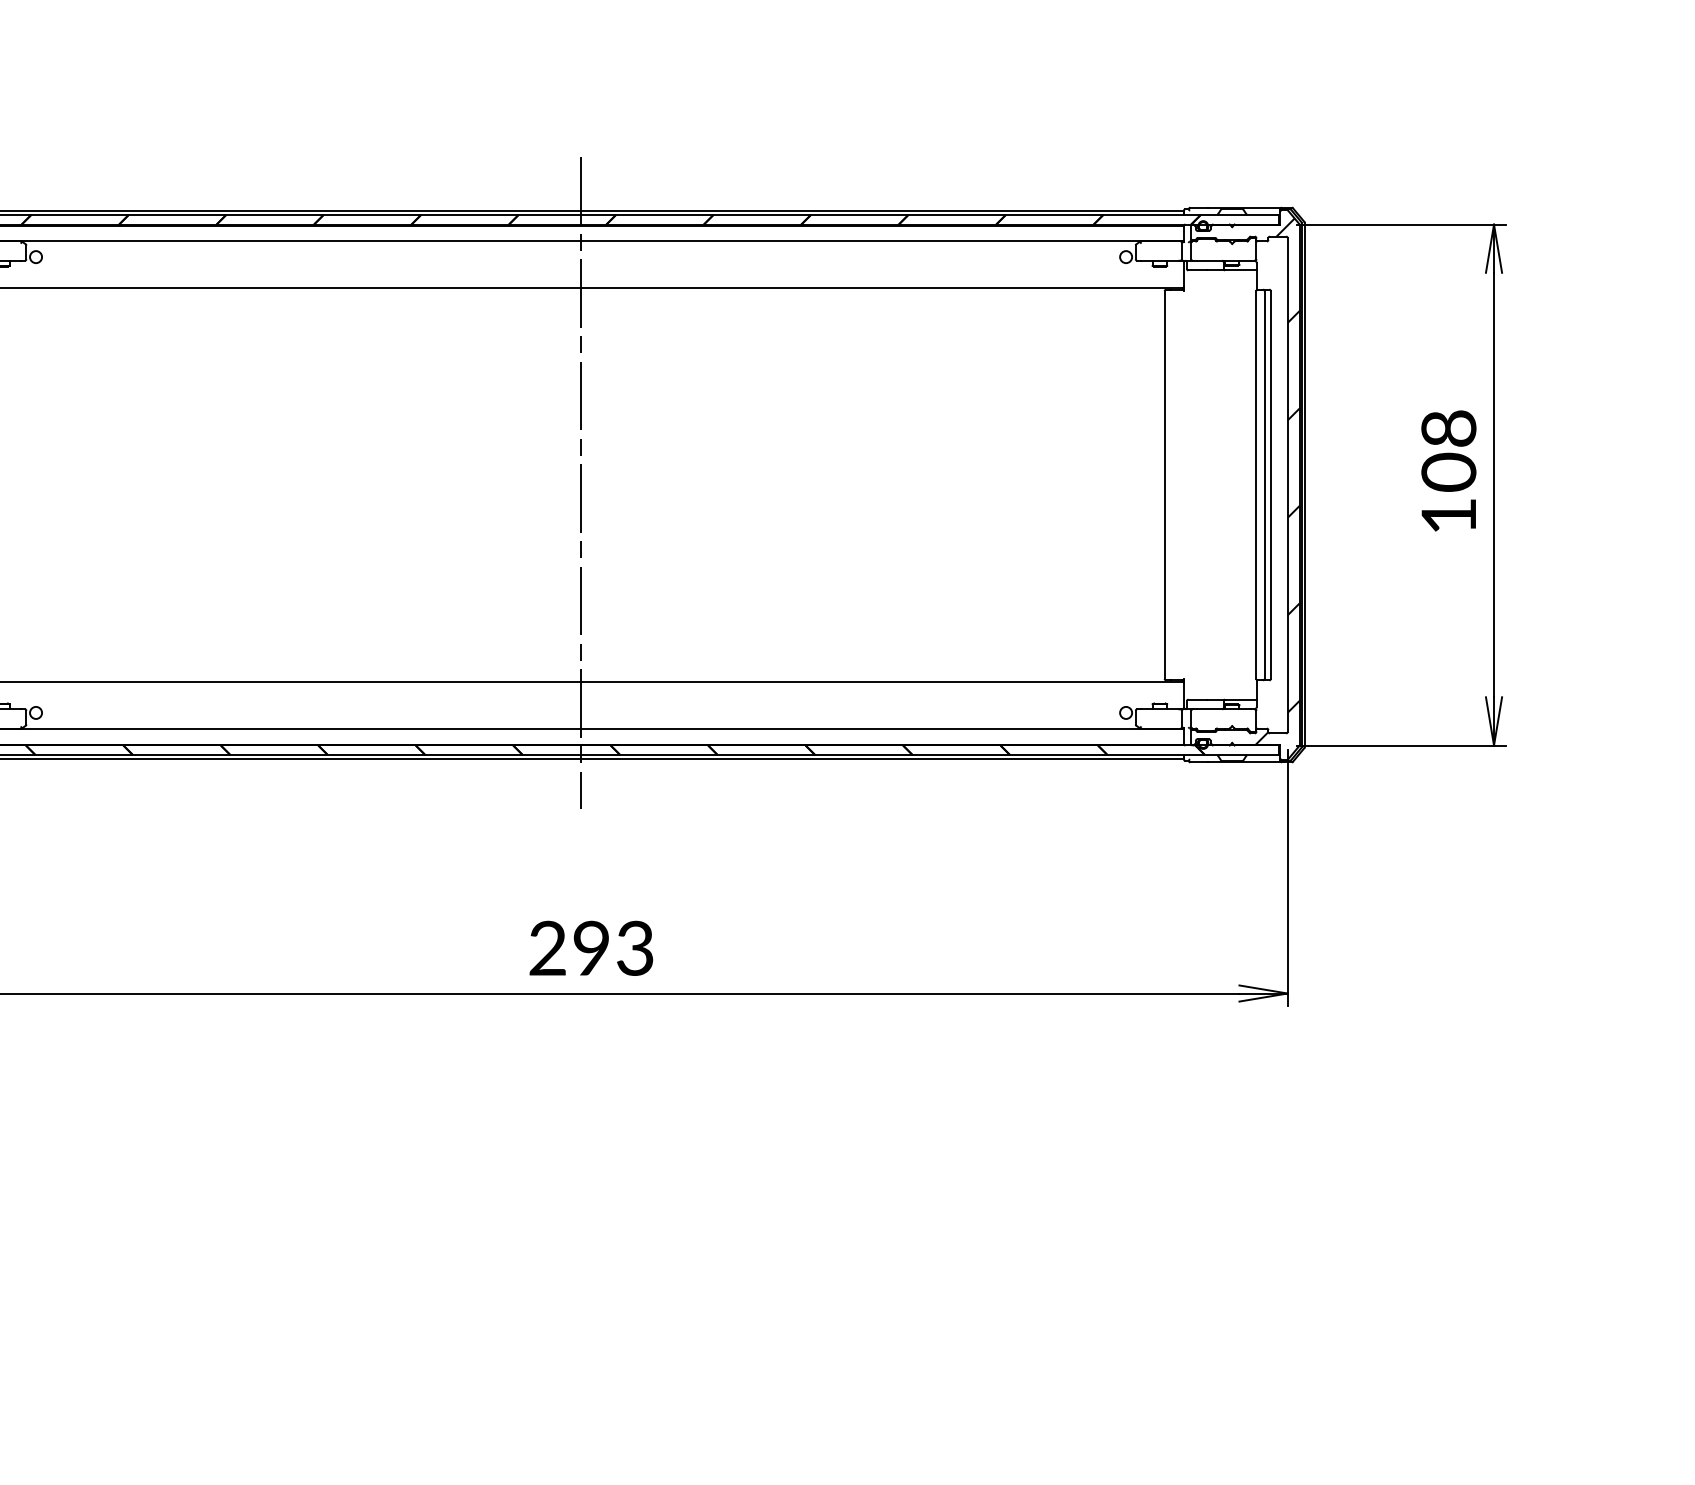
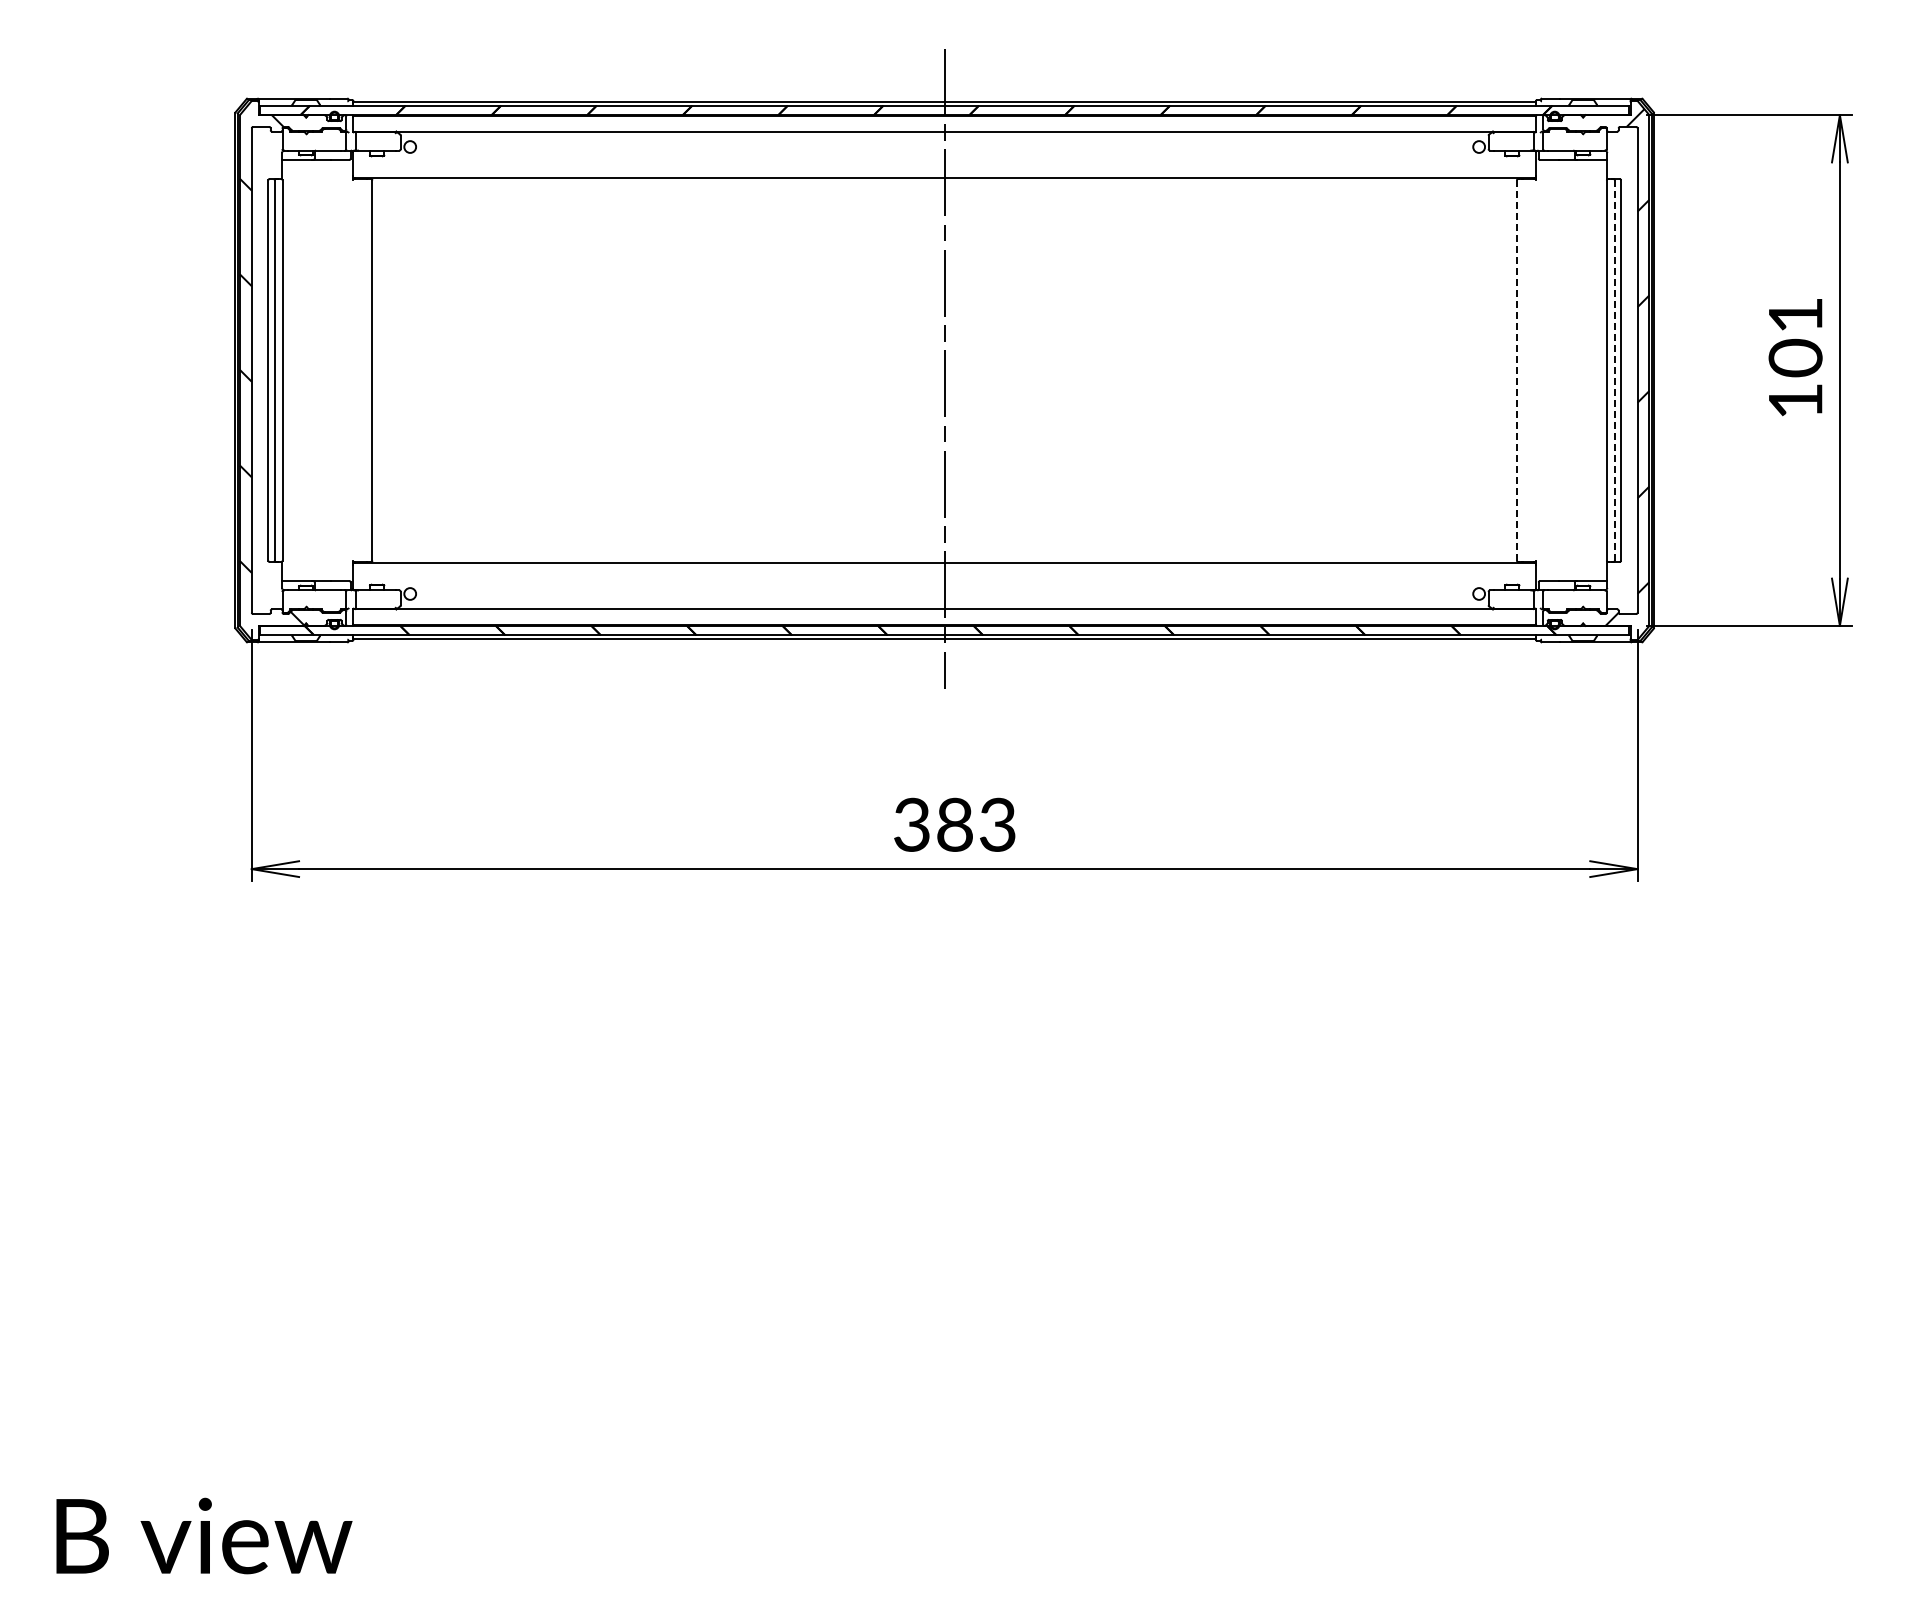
text: (1448, 427) -> (1795, 314), 108 -> 101
line: (1264, 485) -> (1614, 370), solid -> dashed
line: (1164, 486) -> (1516, 371), solid -> dashed
text: (569, 949) -> (933, 825), 293 -> 383

